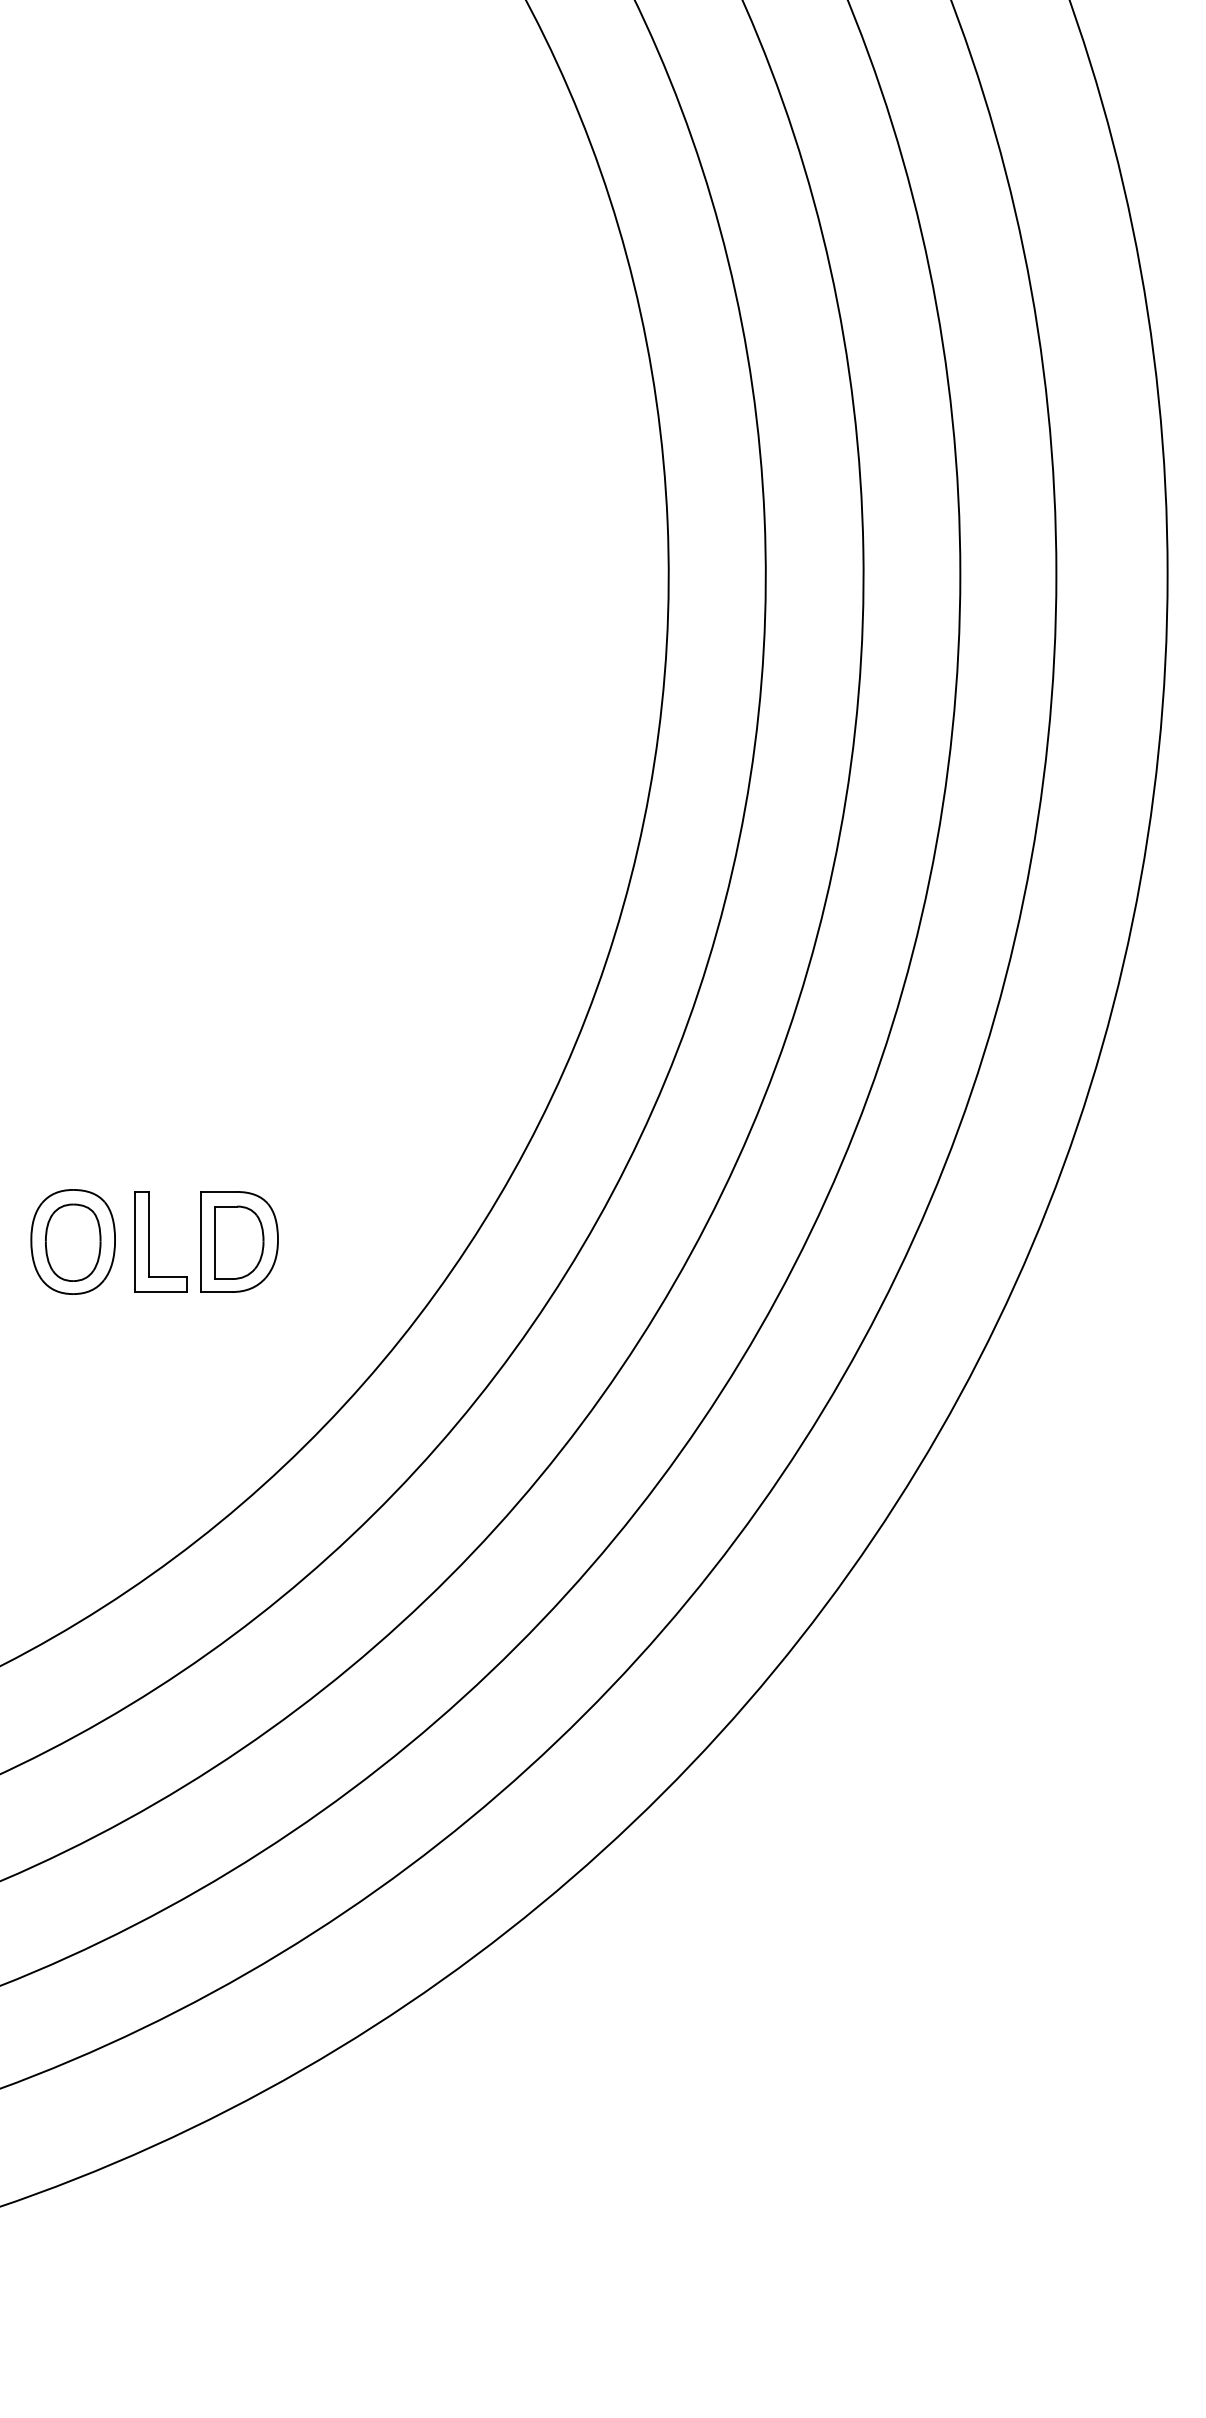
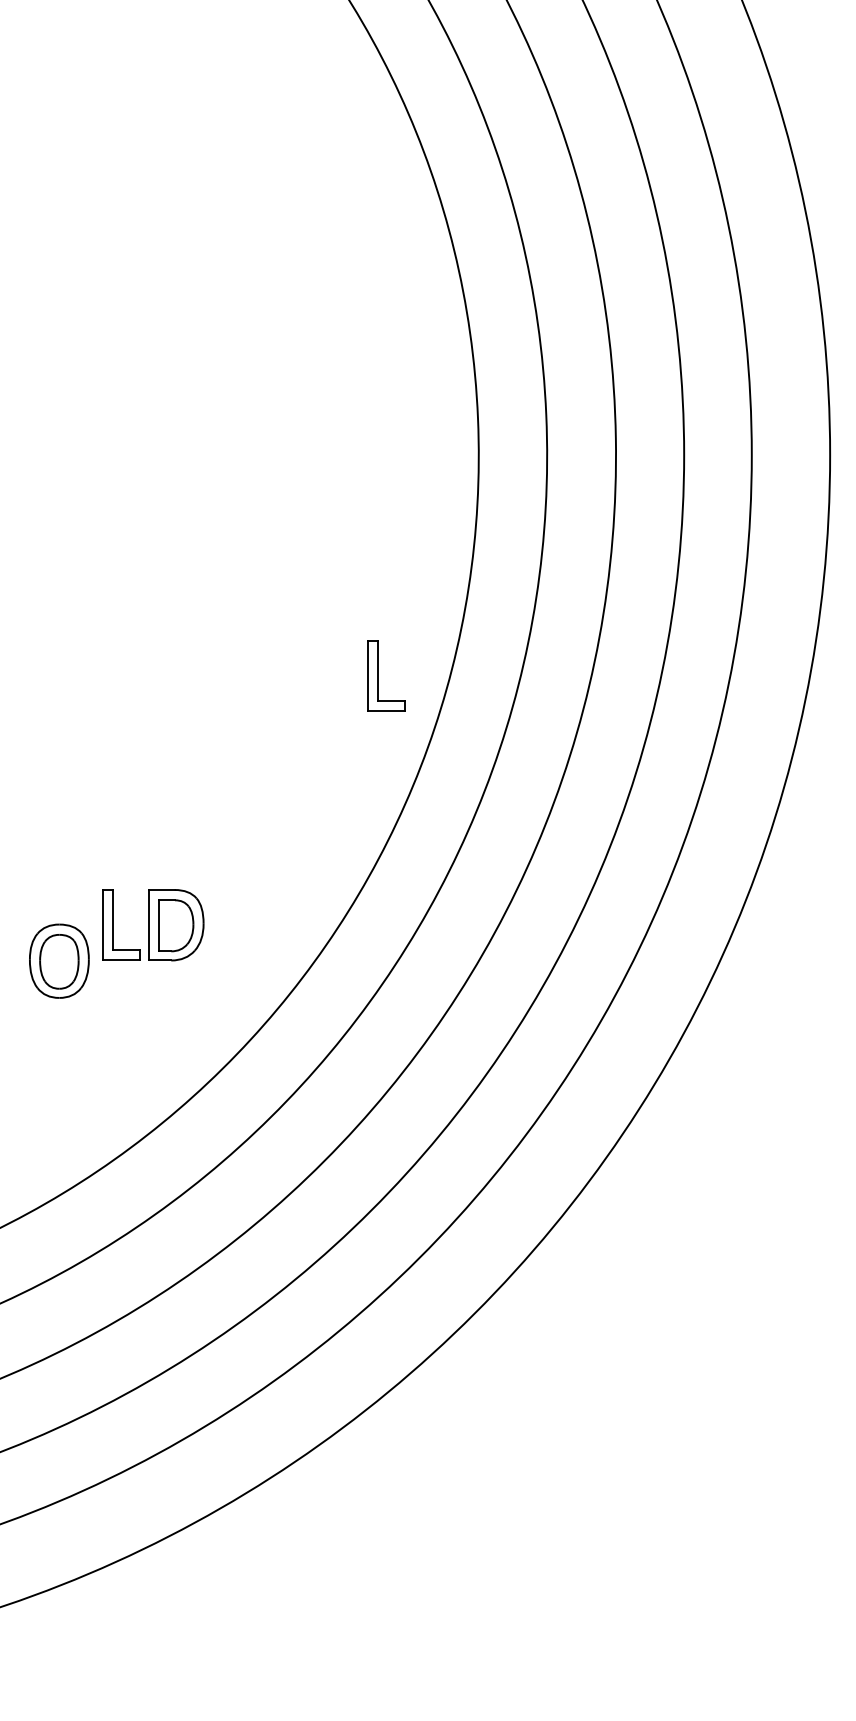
part: (526, 887) -> (378, 675), added
part: (73, 1240) -> (59, 960), moved

